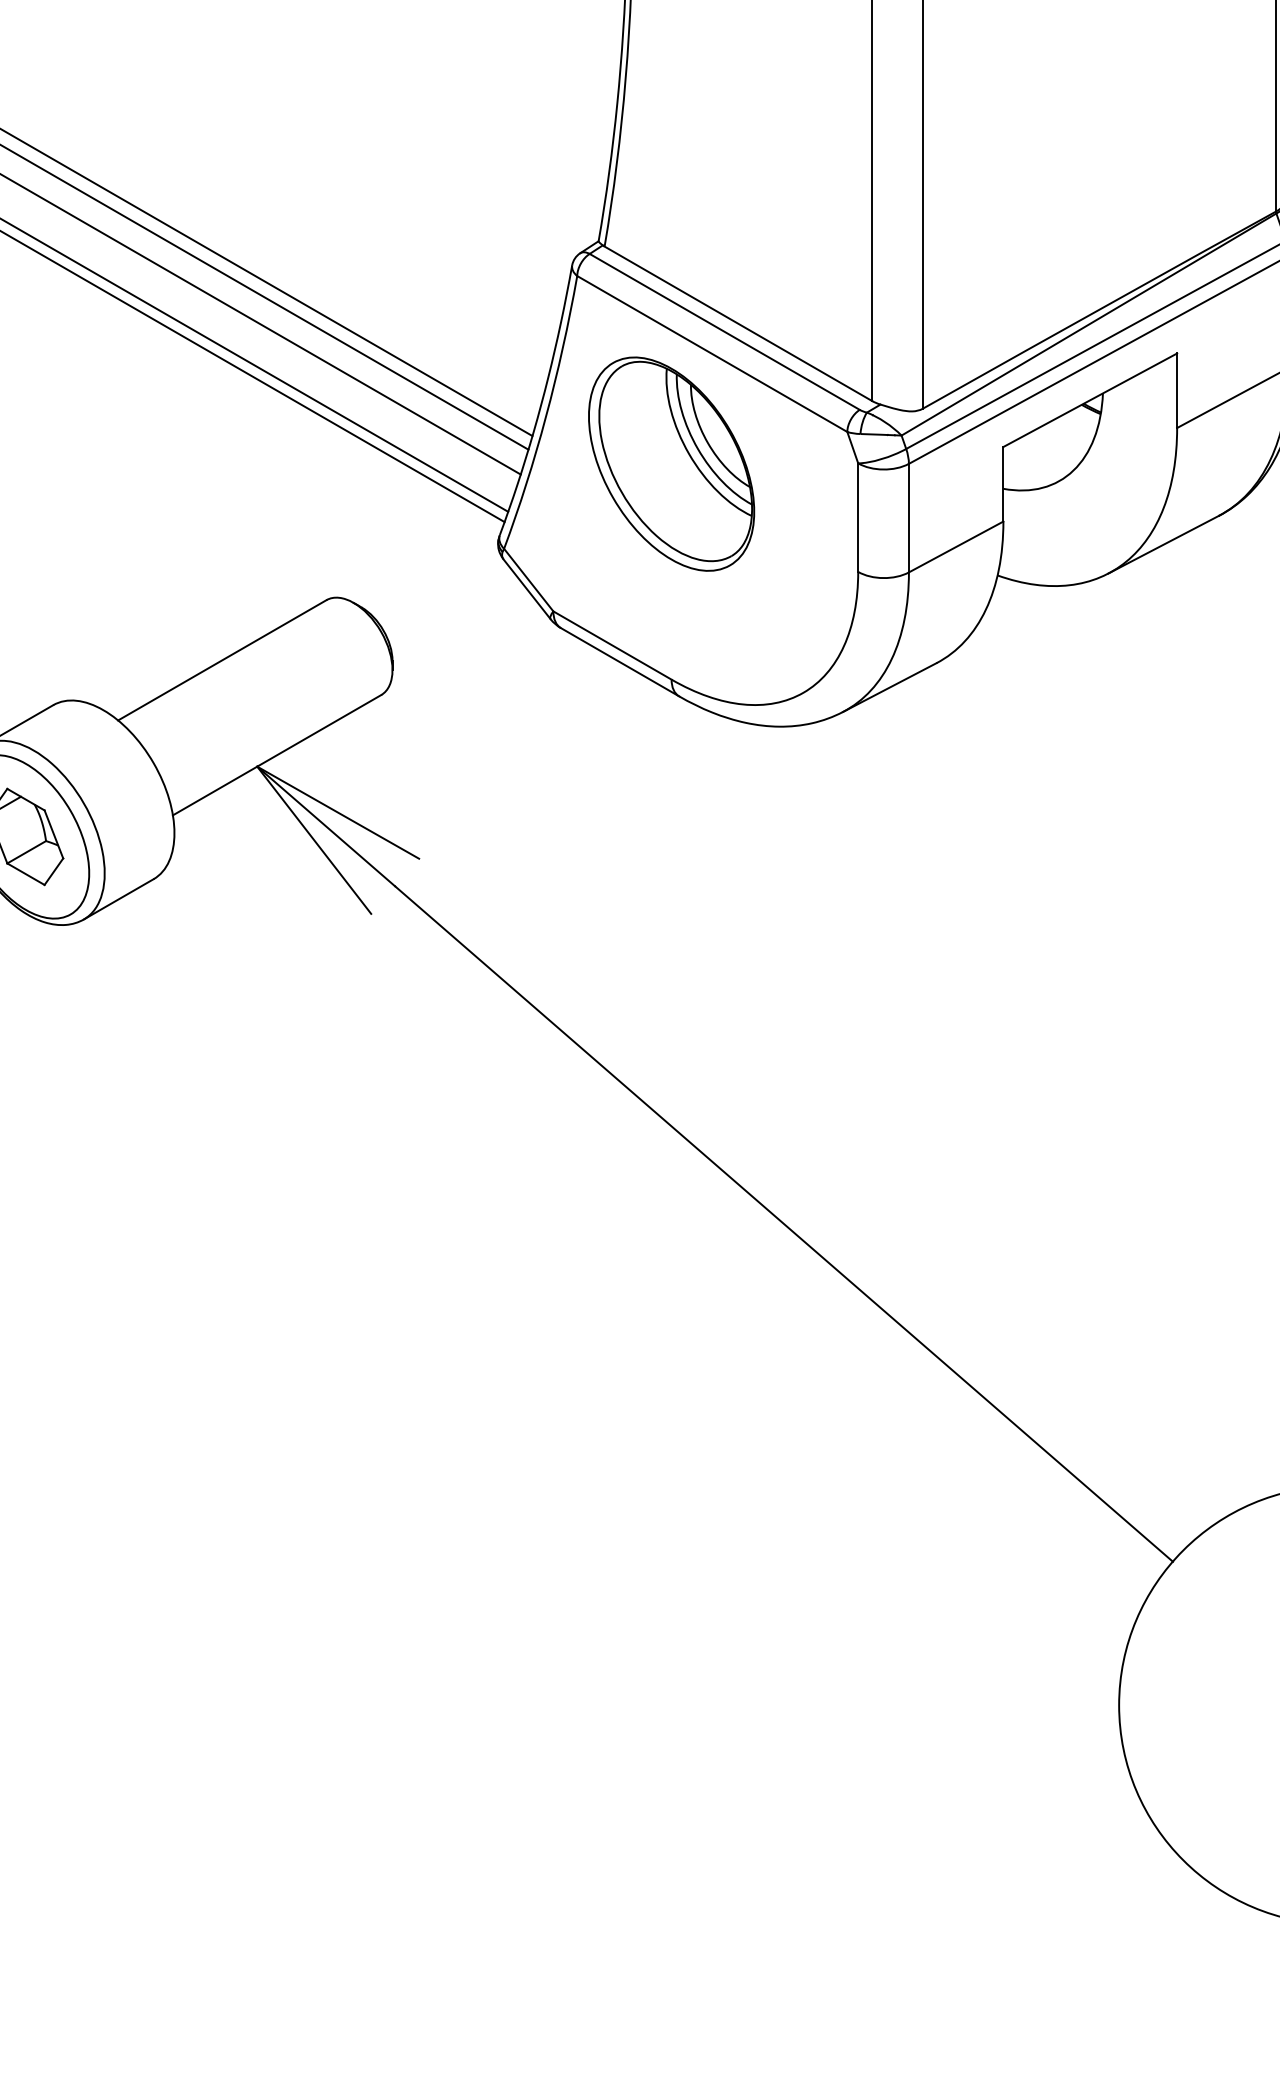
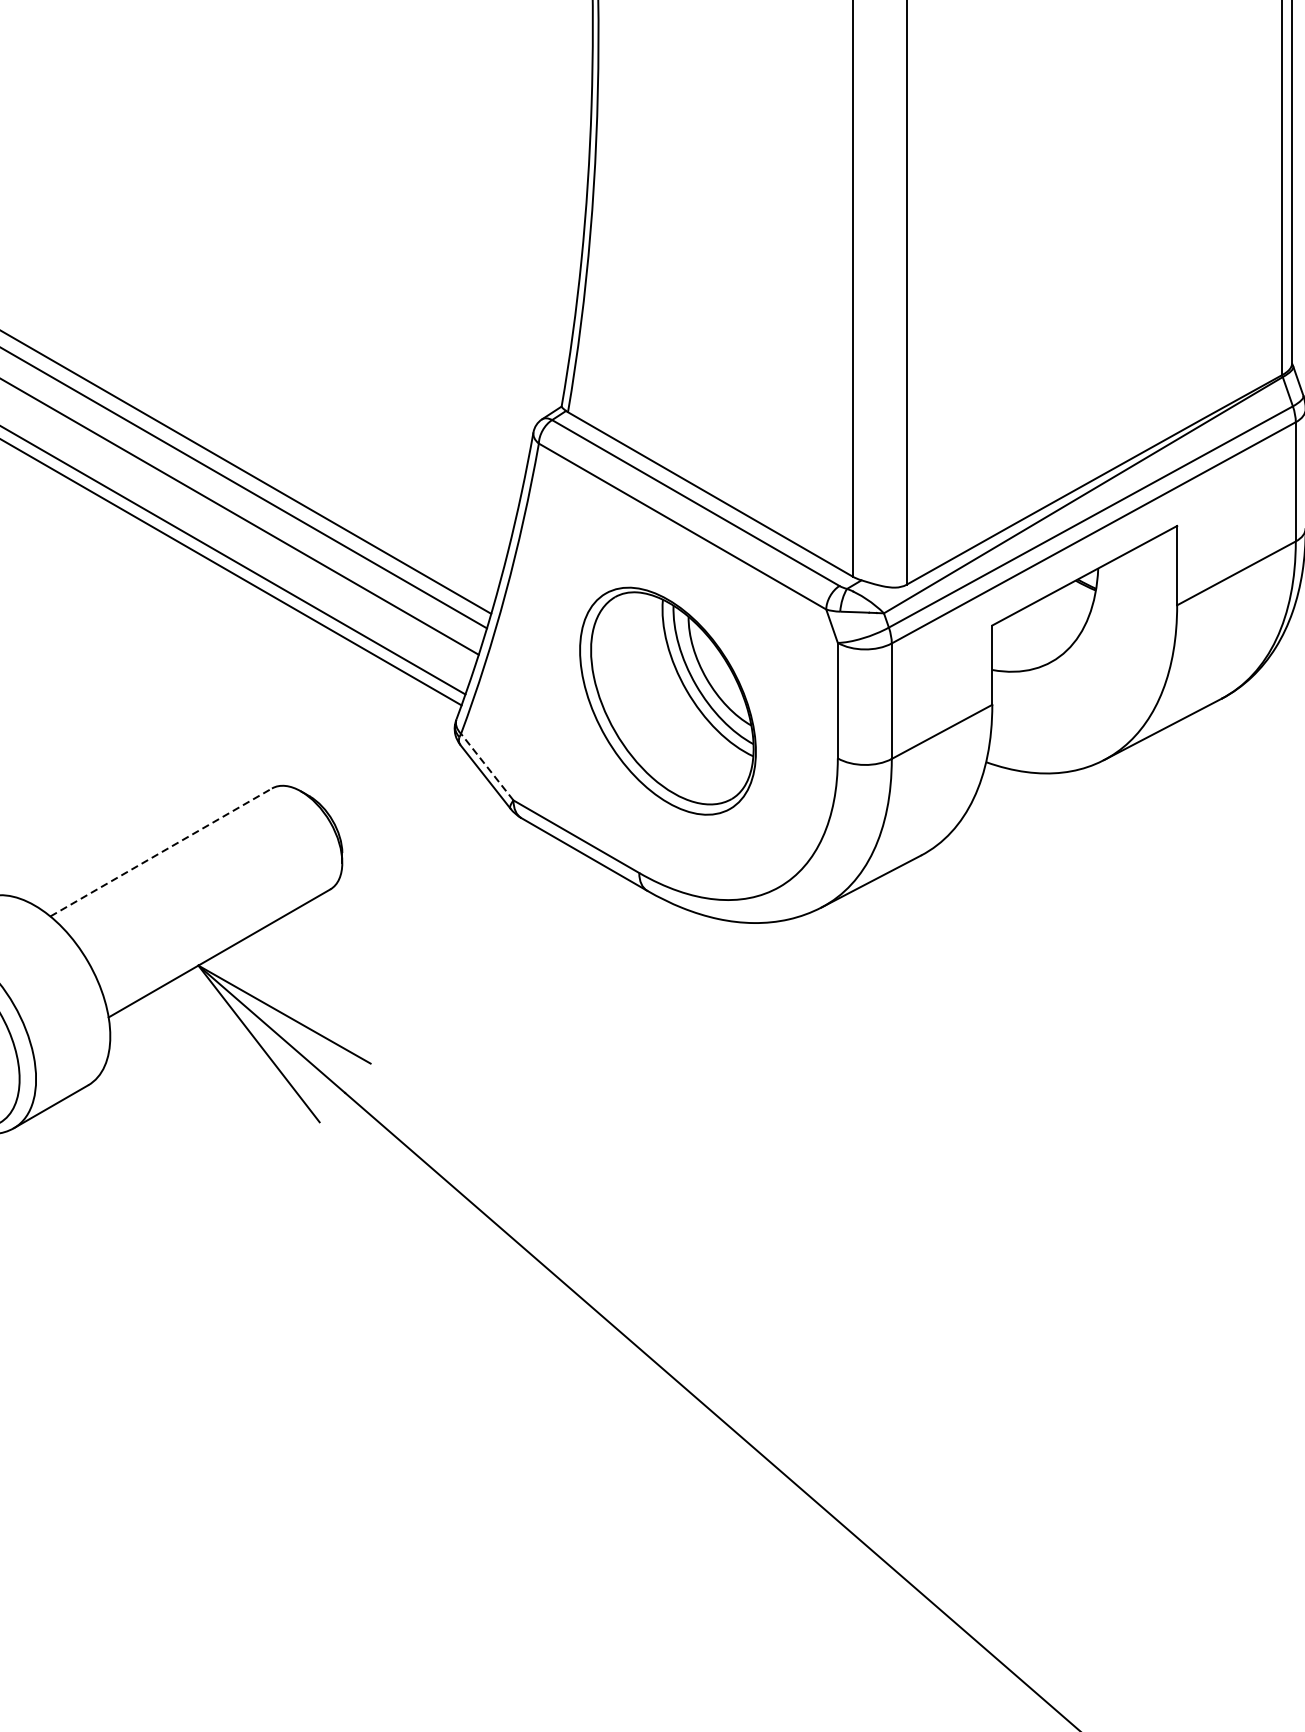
part: (671, 463) -> (667, 700), moved
line: (528, 580) -> (487, 767), solid -> dashed
line: (222, 660) -> (161, 852), solid -> dashed

